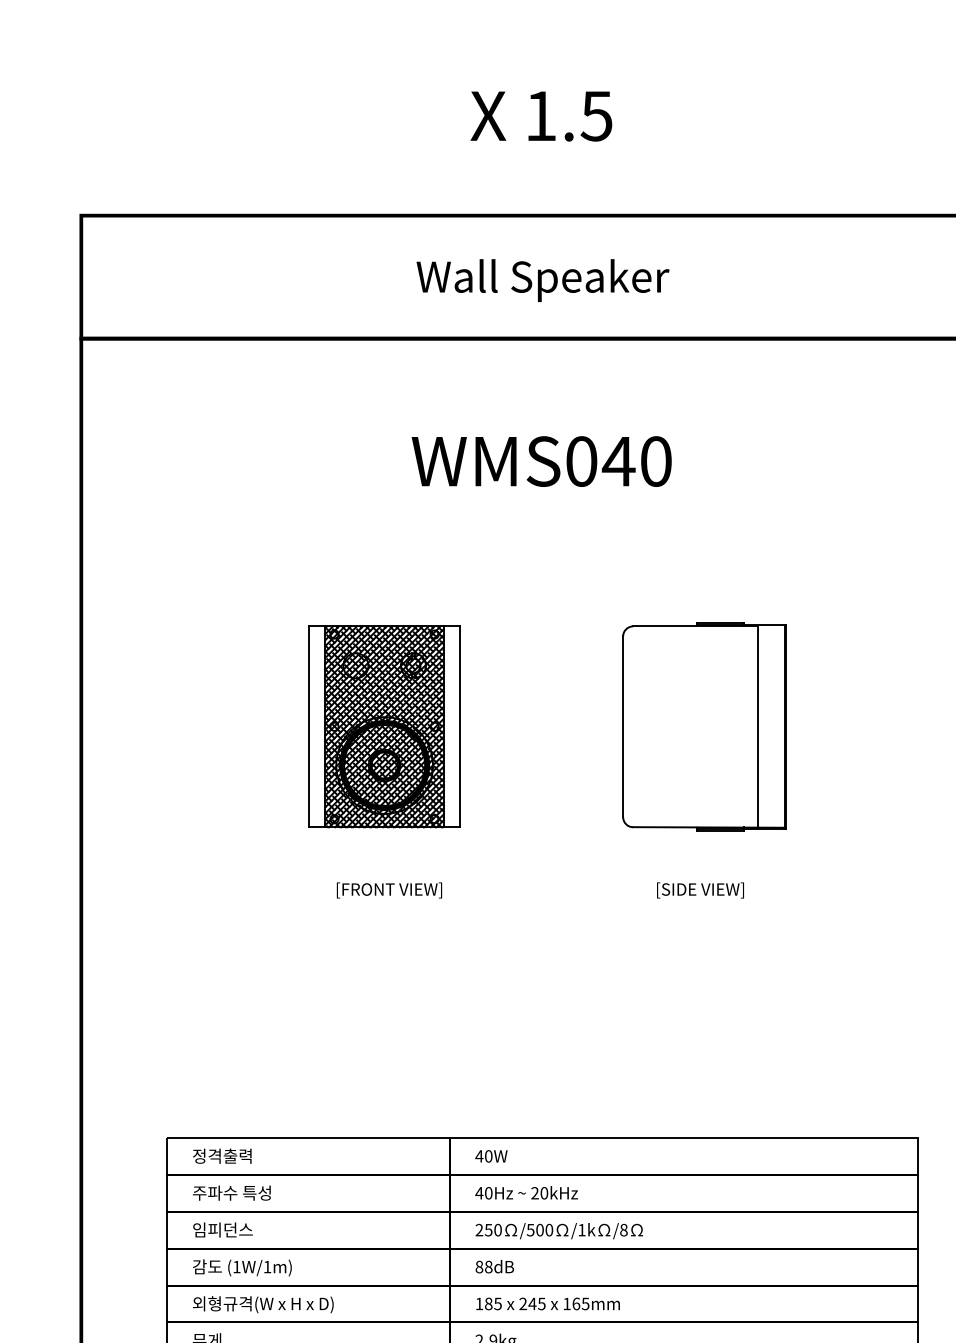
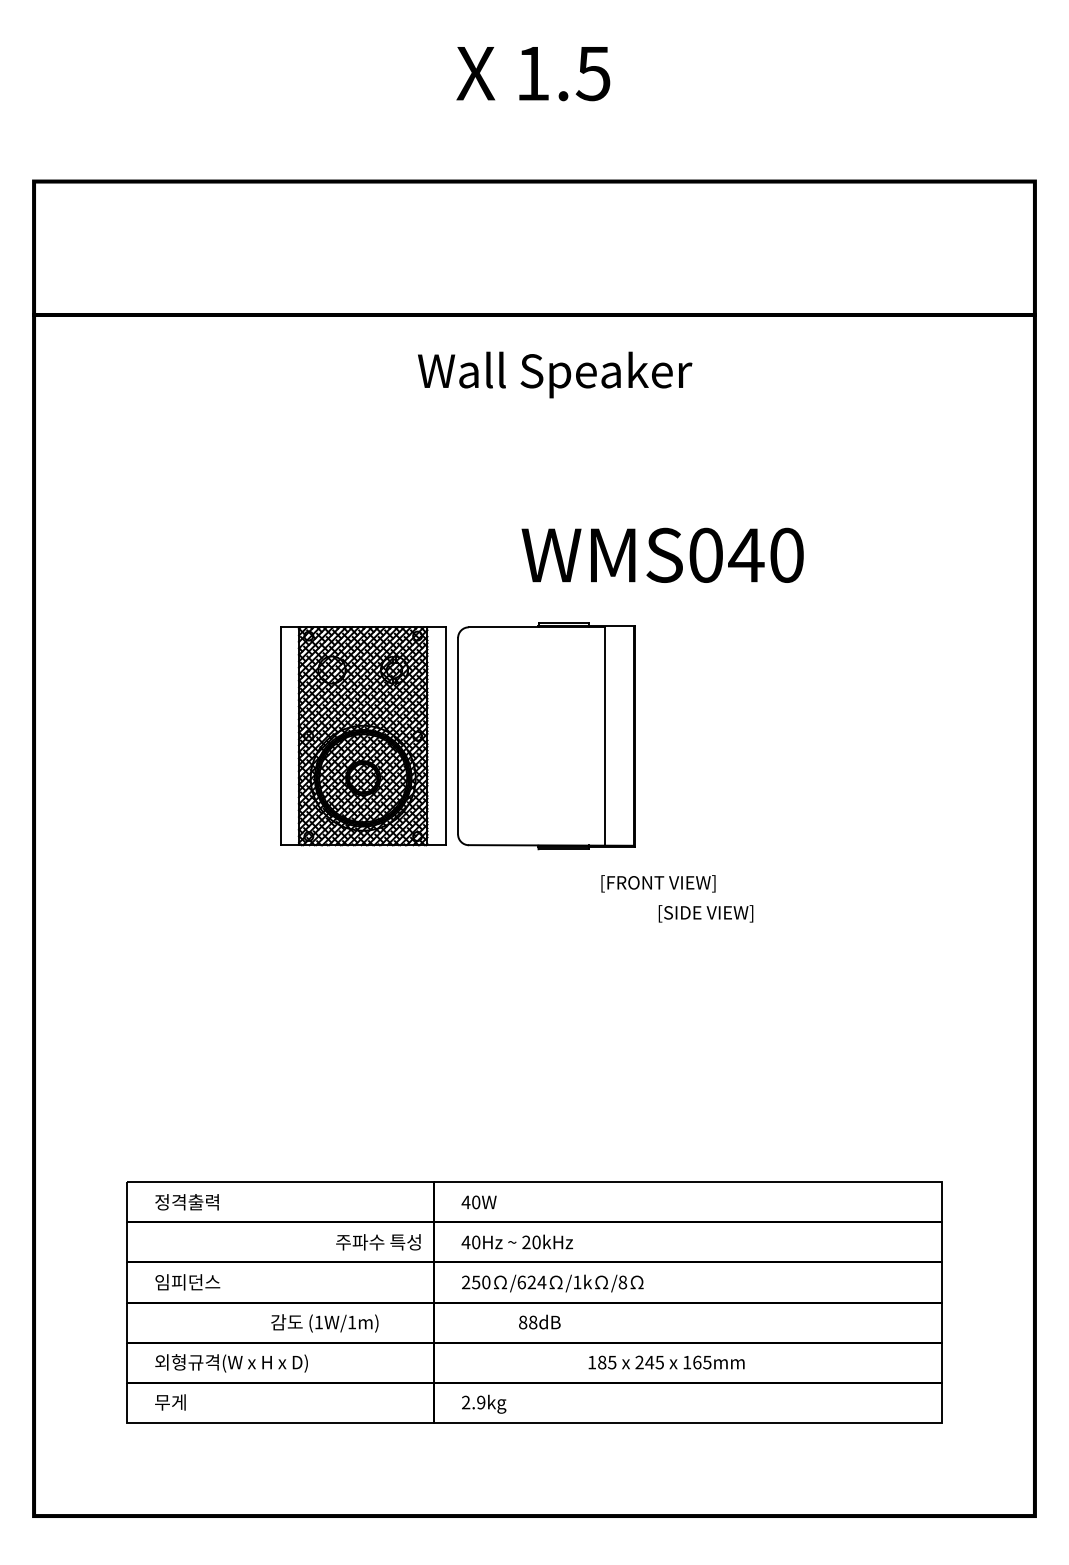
text: (543, 280) -> (555, 374), moved
text: (541, 460) -> (662, 554), moved
part: (704, 727) -> (546, 736), moved
text: (389, 890) -> (658, 883), moved
text: (231, 1193) -> (378, 1242), moved
text: (539, 1230) -> (531, 1282), /500 -> /624
text: (494, 1266) -> (539, 1321), moved
text: (242, 1267) -> (324, 1323), moved
text: (547, 1303) -> (666, 1362), moved

